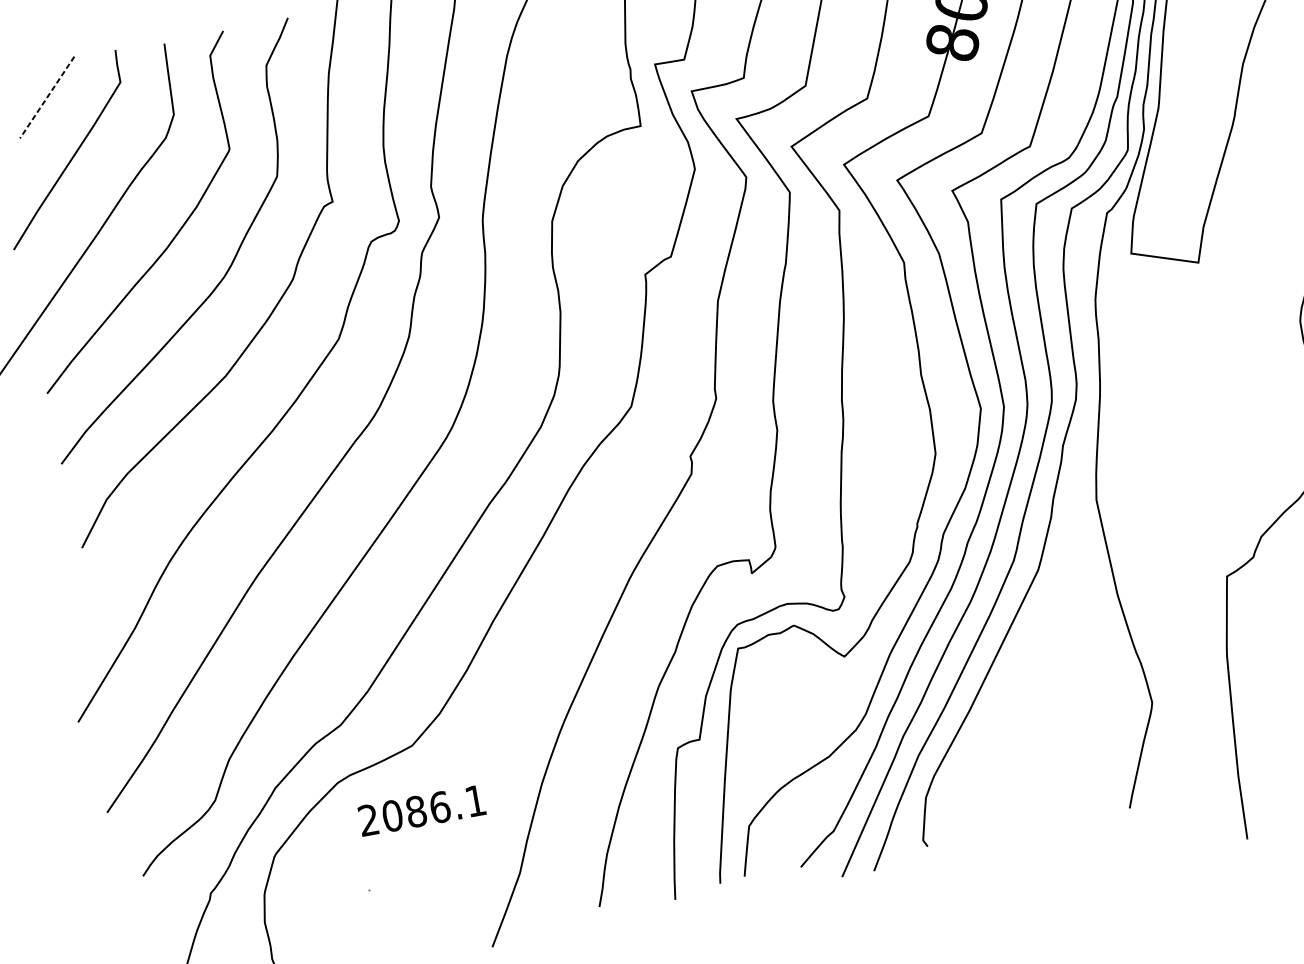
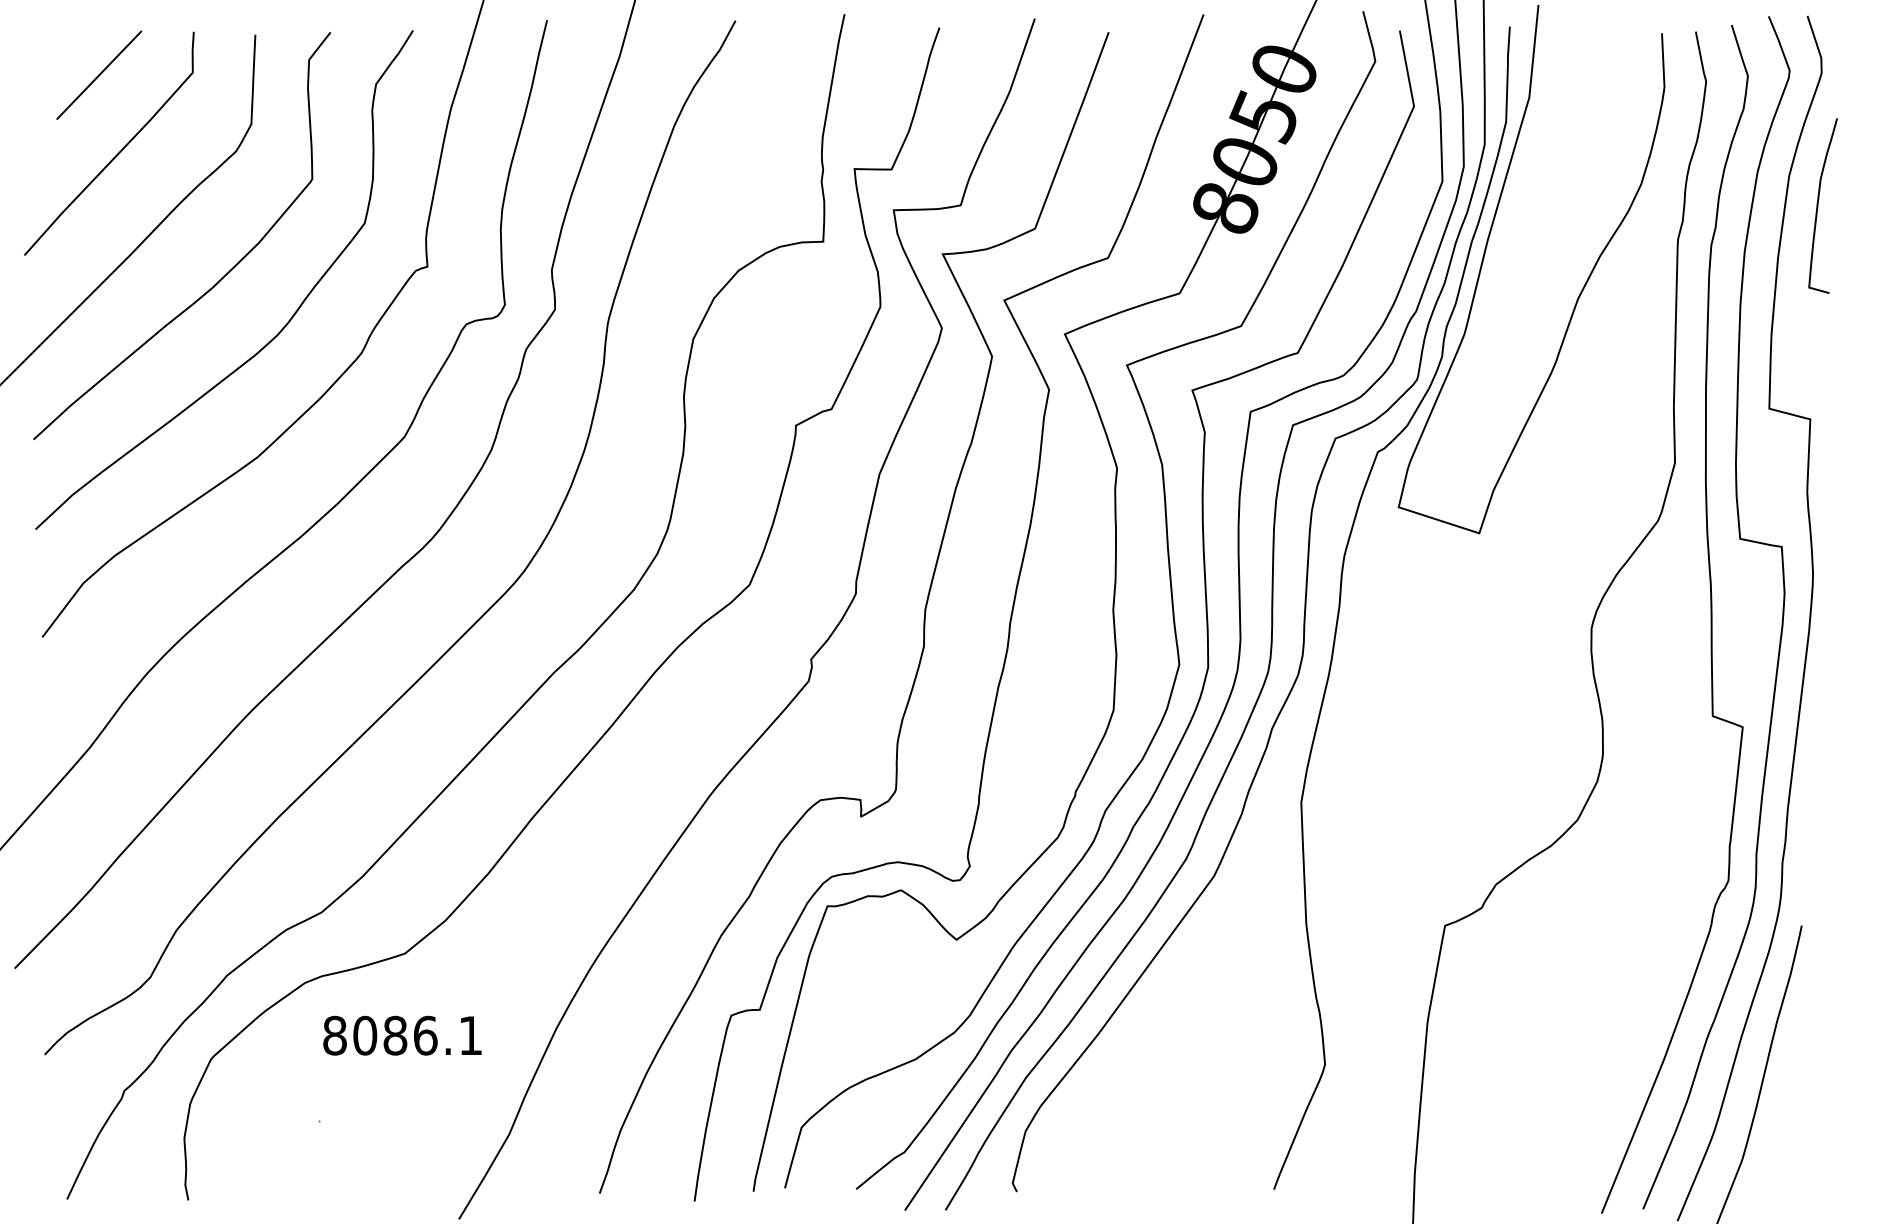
line: (46, 97) -> (98, 75), dashed -> solid
text: (368, 820) -> (334, 1035), 2086.1 -> 8086.1

